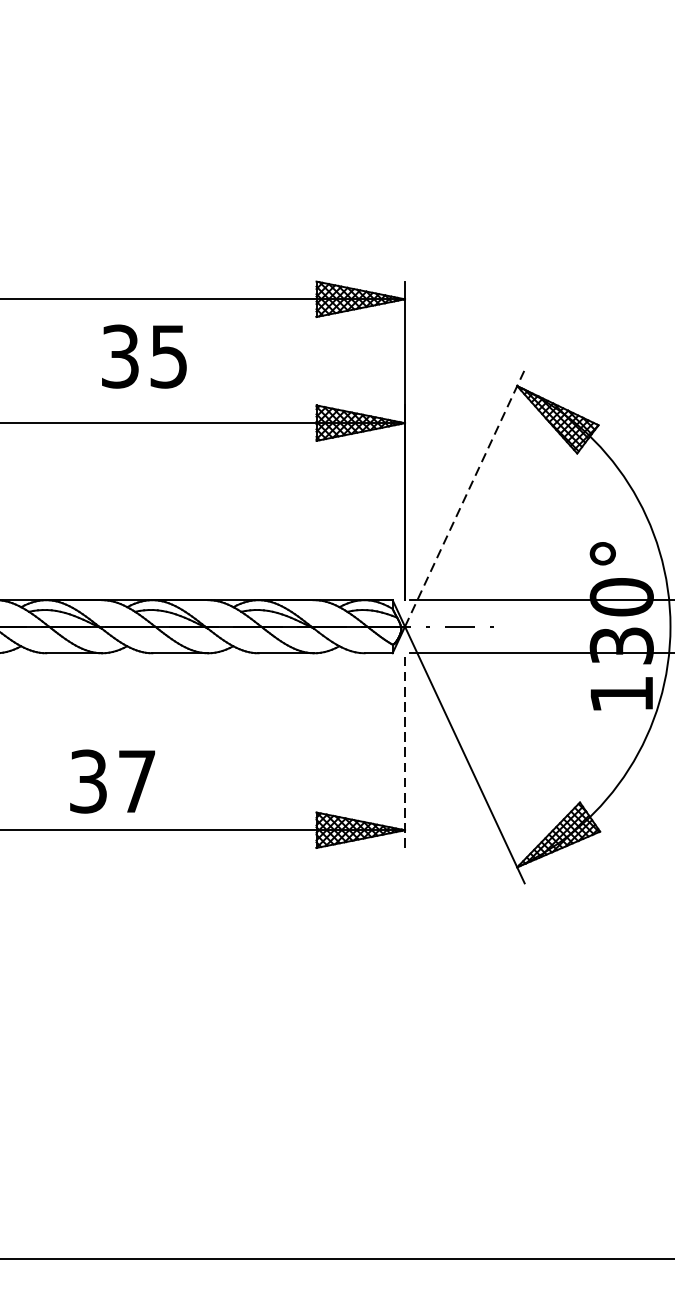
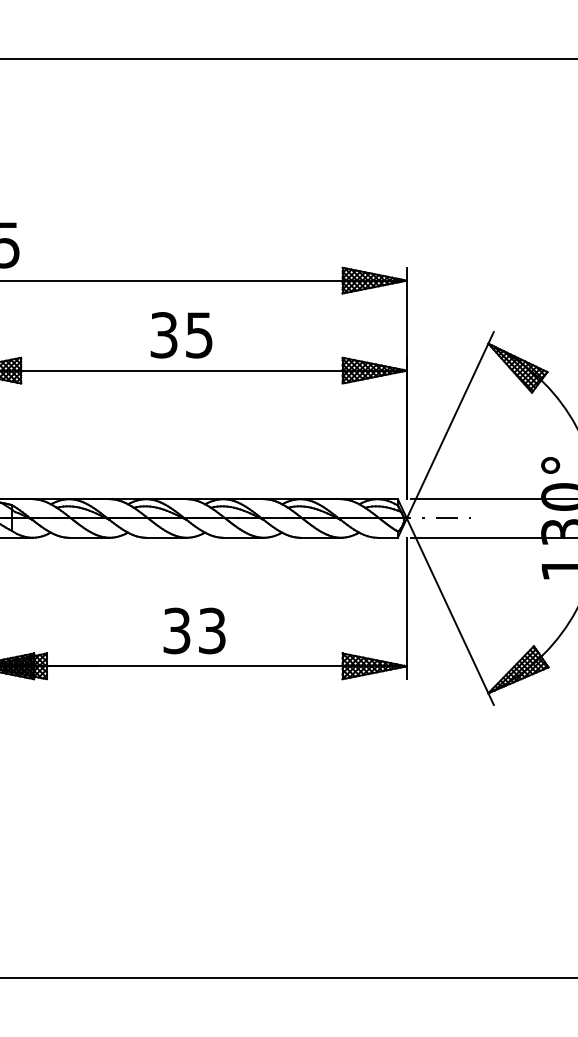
text: (144, 356) -> (181, 335), moved
line: (465, 498) -> (450, 425), dashed -> solid
line: (404, 750) -> (406, 608), dashed -> solid
text: (137, 780) -> (212, 630), 37 -> 33

